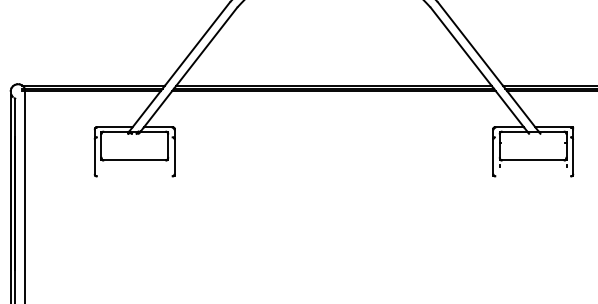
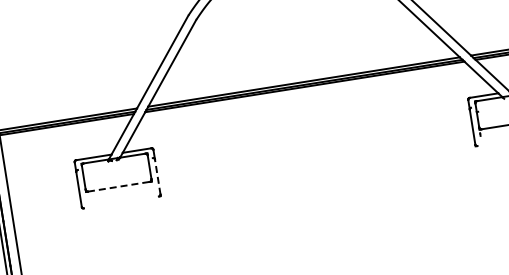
line: (174, 156) -> (157, 176), solid -> dashed
line: (135, 160) -> (119, 186), solid -> dashed

